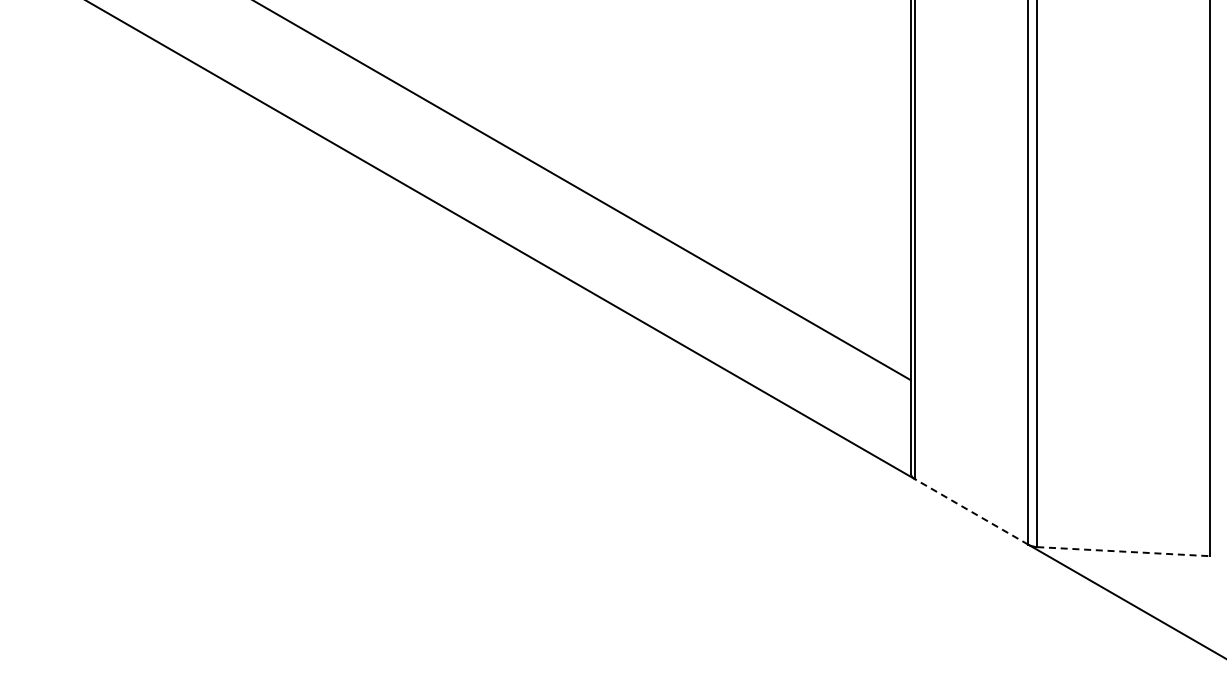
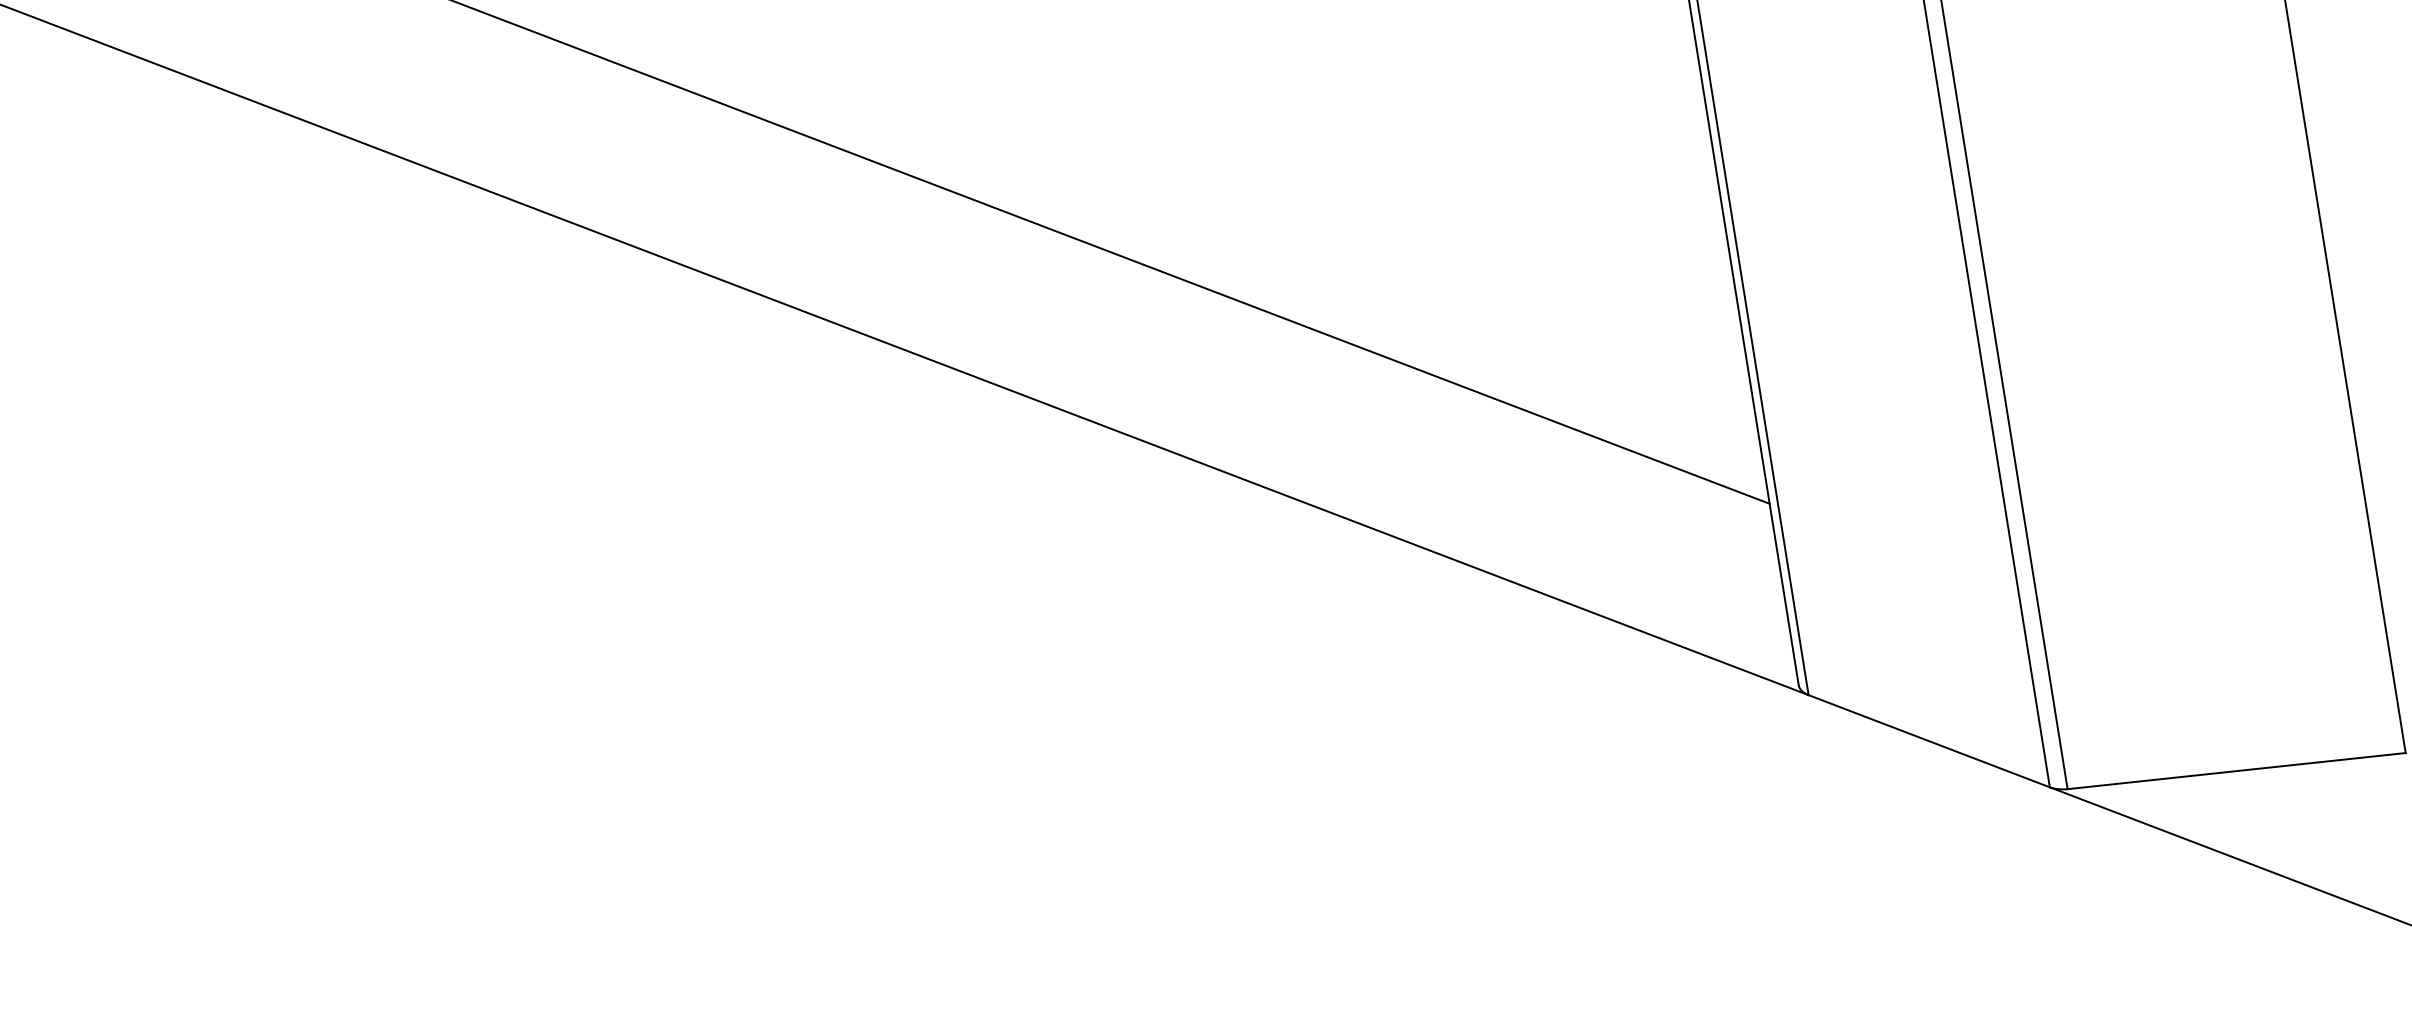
line: (971, 511) -> (1928, 740), dashed -> solid
line: (1123, 551) -> (2236, 770), dashed -> solid

